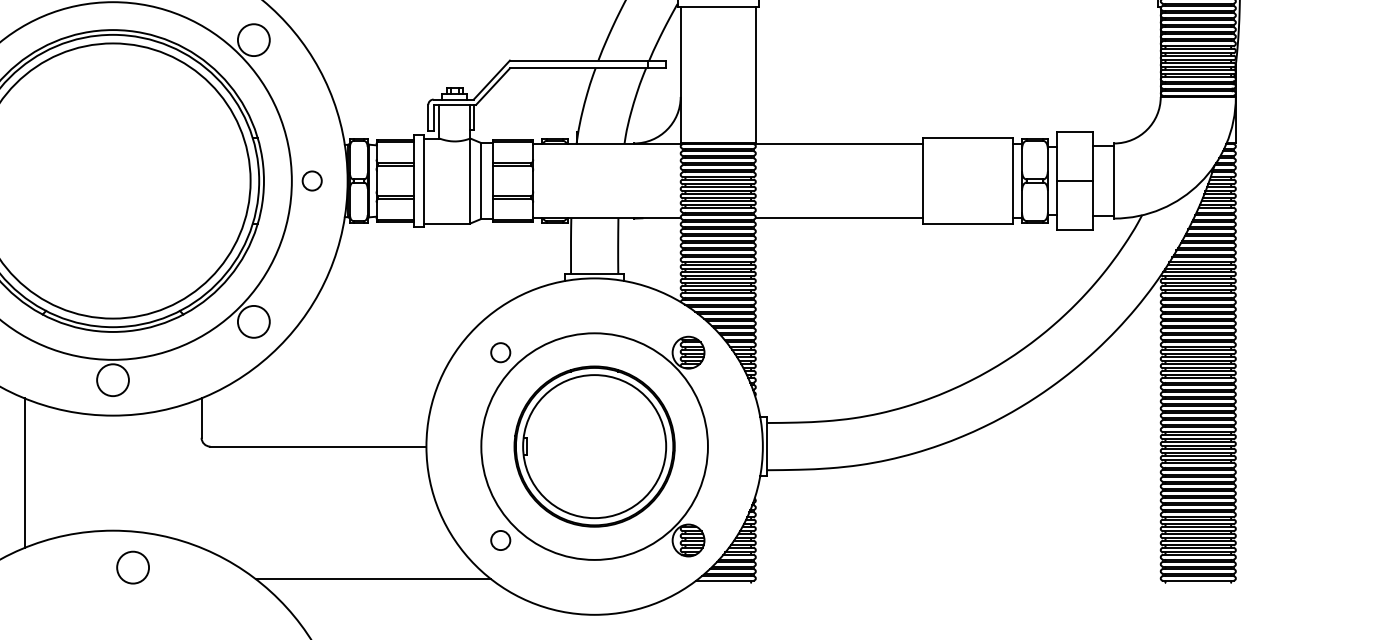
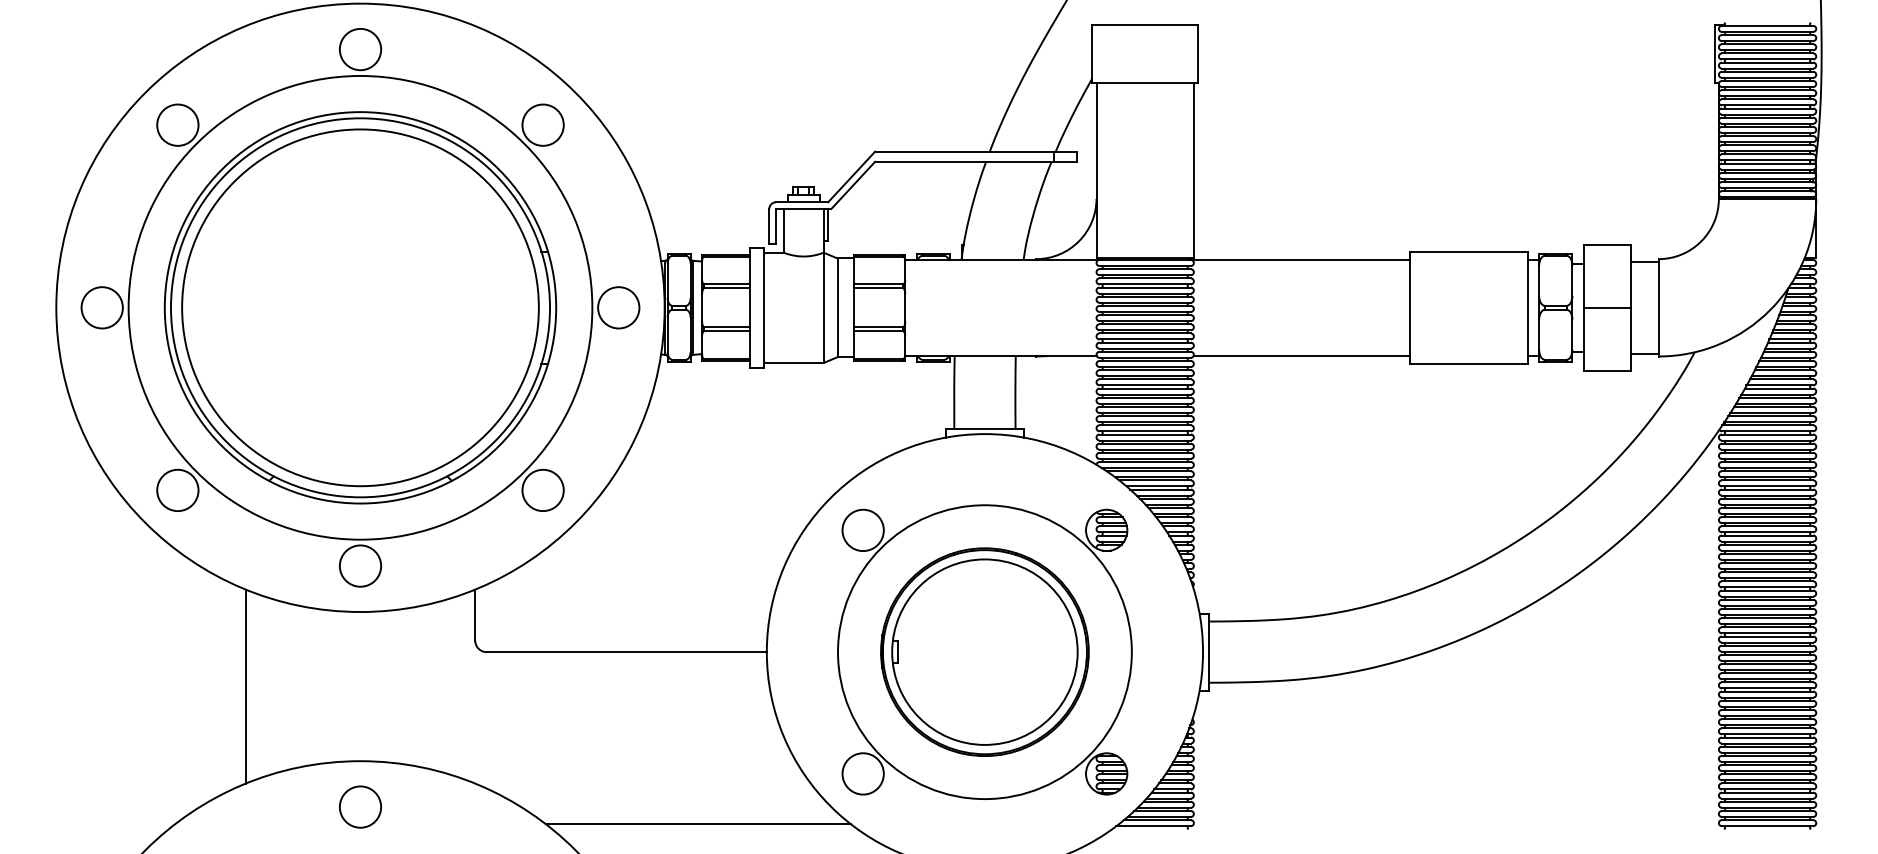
circle: (312, 180) -> (618, 307), size x1.67
circle: (500, 352) -> (862, 530), size x1.67
circle: (500, 540) -> (862, 773), size x1.67
circle: (133, 567) -> (360, 806), moved

